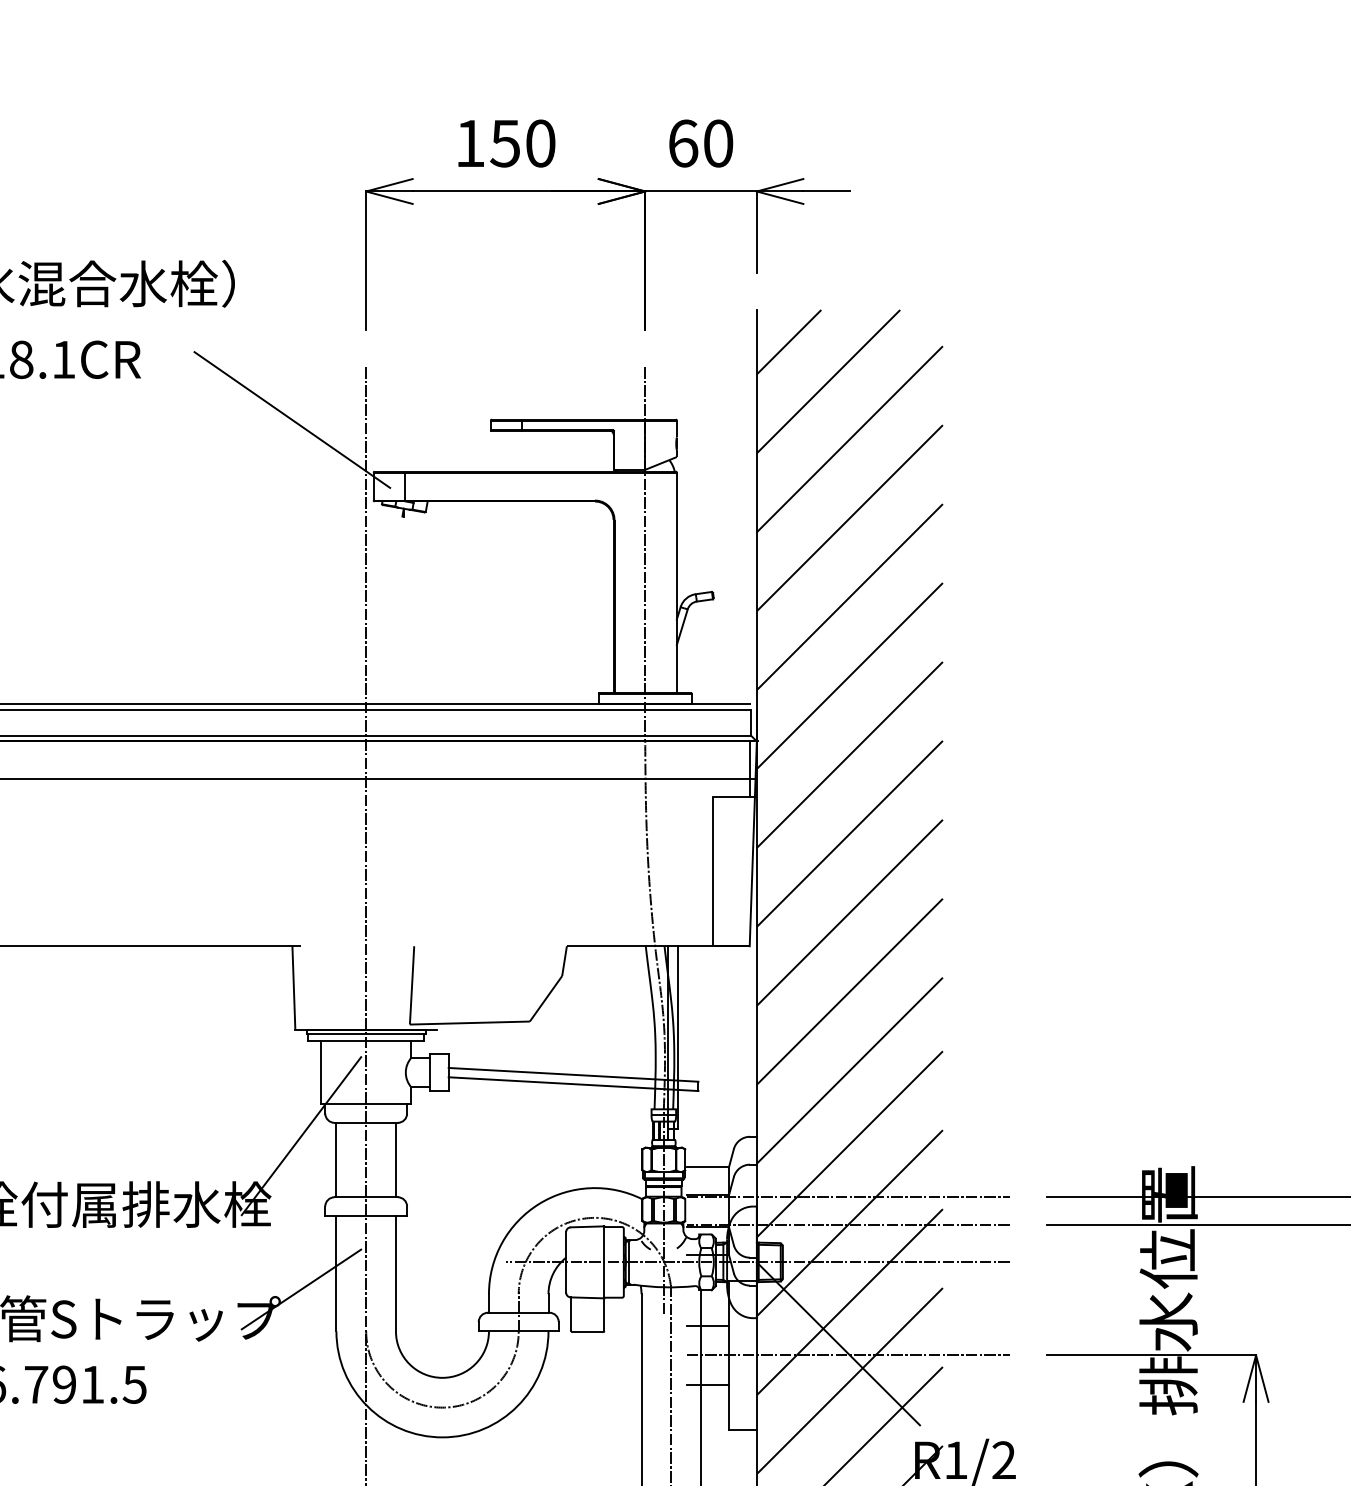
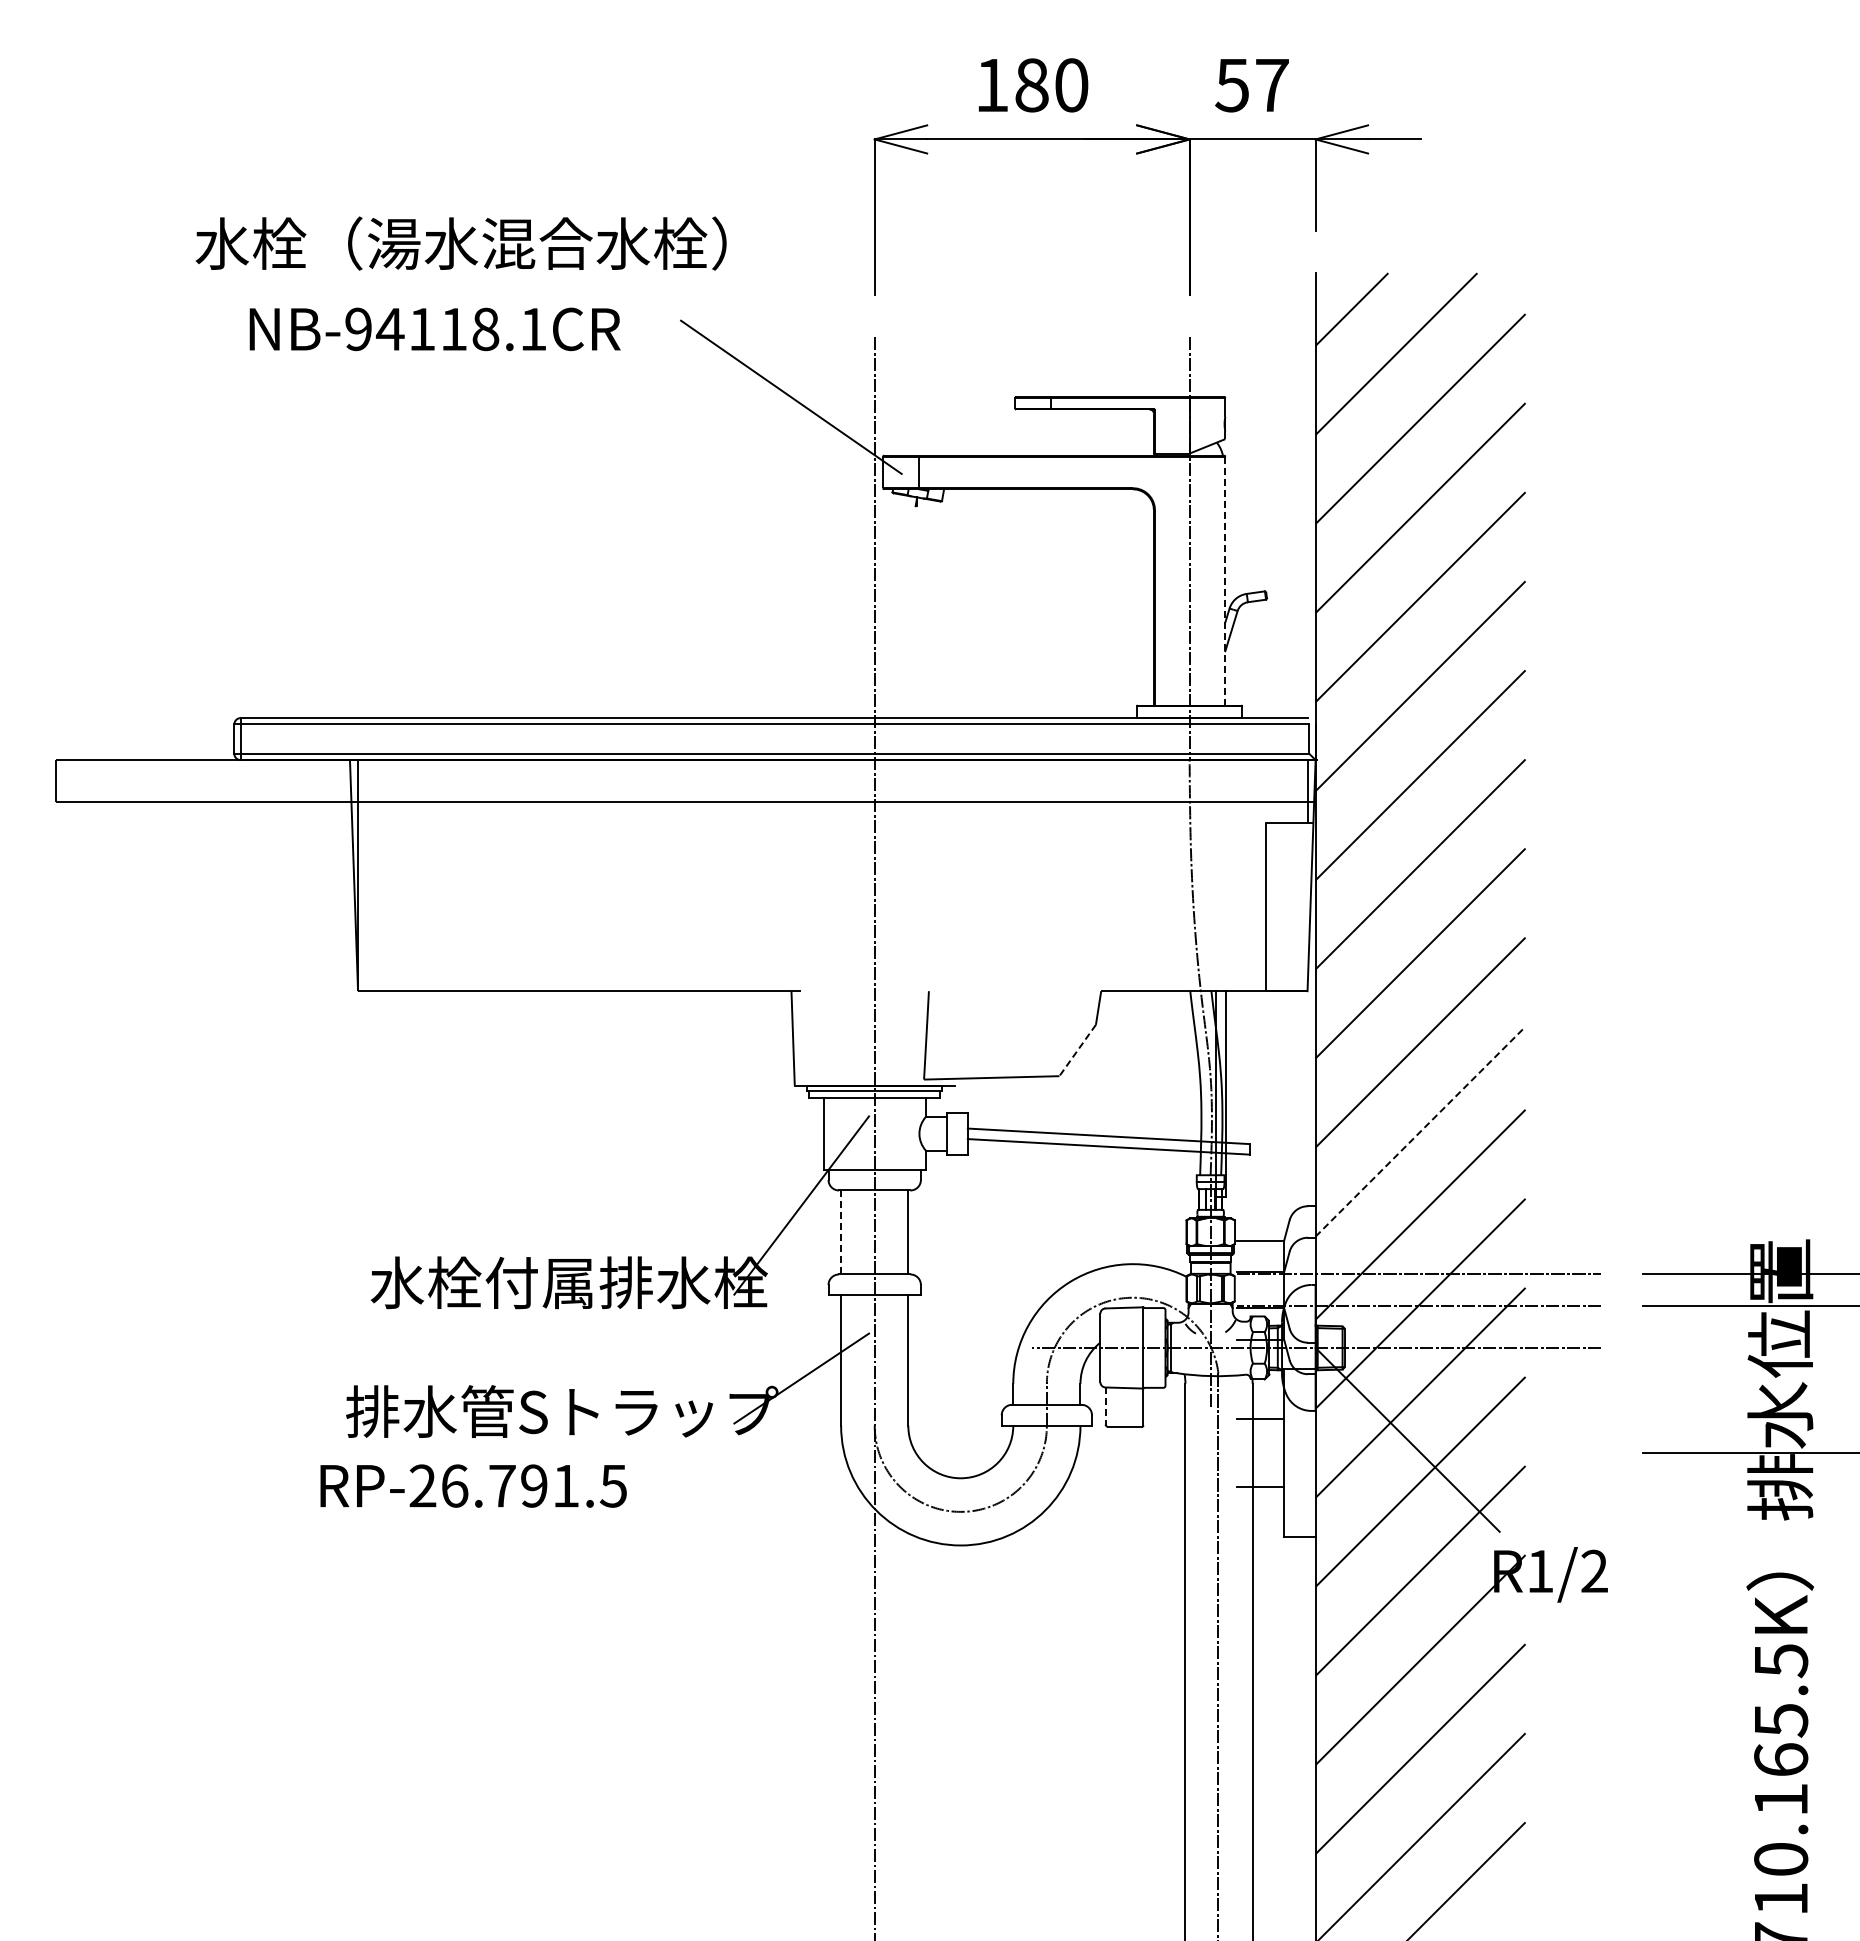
text: (505, 143) -> (1031, 85), 150 -> 180
text: (700, 143) -> (1251, 85), 60 -> 57
line: (677, 583) -> (1225, 581), solid -> dashed
line: (545, 998) -> (1077, 1050), solid -> dashed
line: (849, 1070) -> (1420, 1131), solid -> dashed
line: (336, 1160) -> (841, 1232), solid -> dashed
line: (570, 1314) -> (1105, 1406), solid -> dashed
line: (848, 1355) -> (1418, 1452), removed

